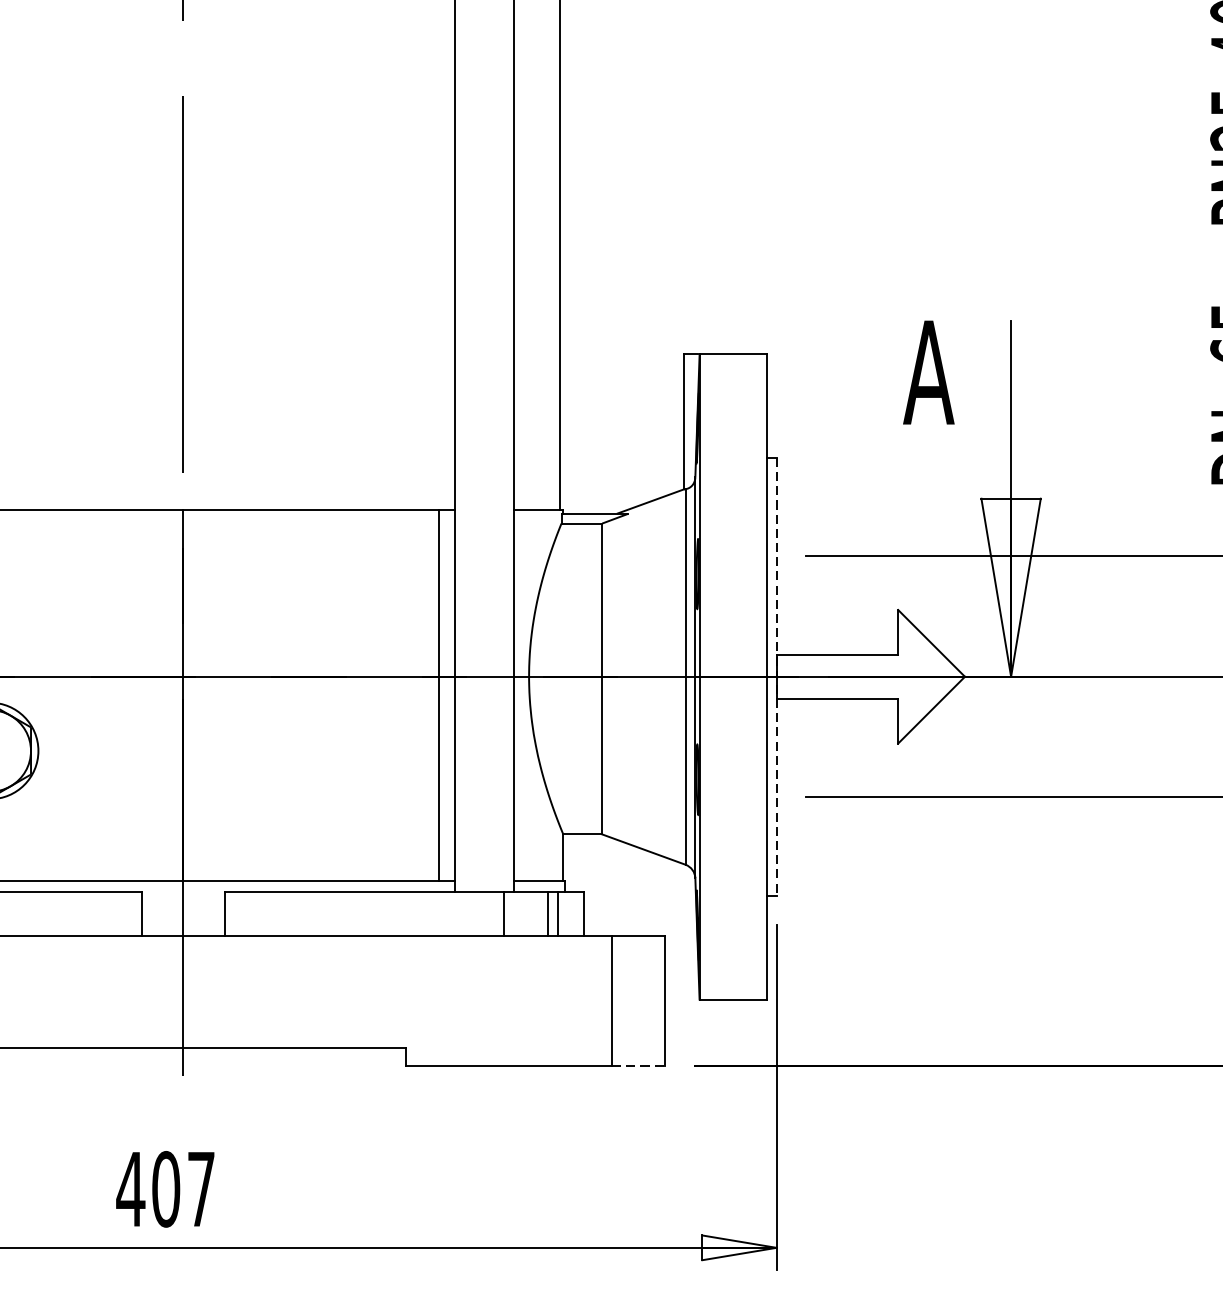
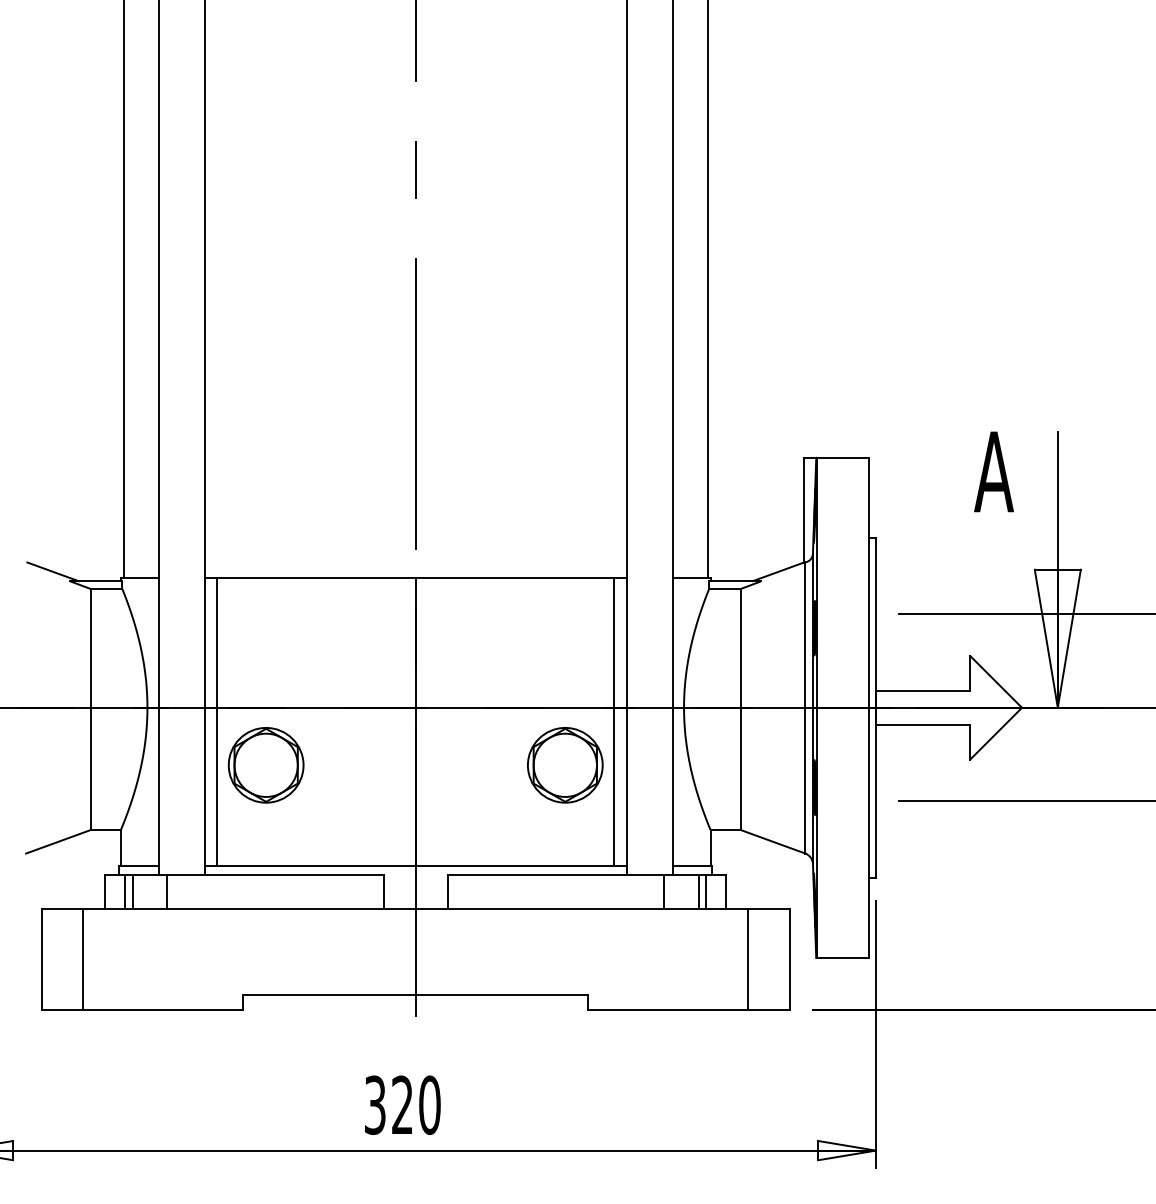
line: (776, 676) -> (875, 707), dashed -> solid
part: (376, 751) -> (565, 765), added
line: (639, 1065) -> (769, 1009), dashed -> solid
text: (164, 1189) -> (401, 1105), 407 -> 320

